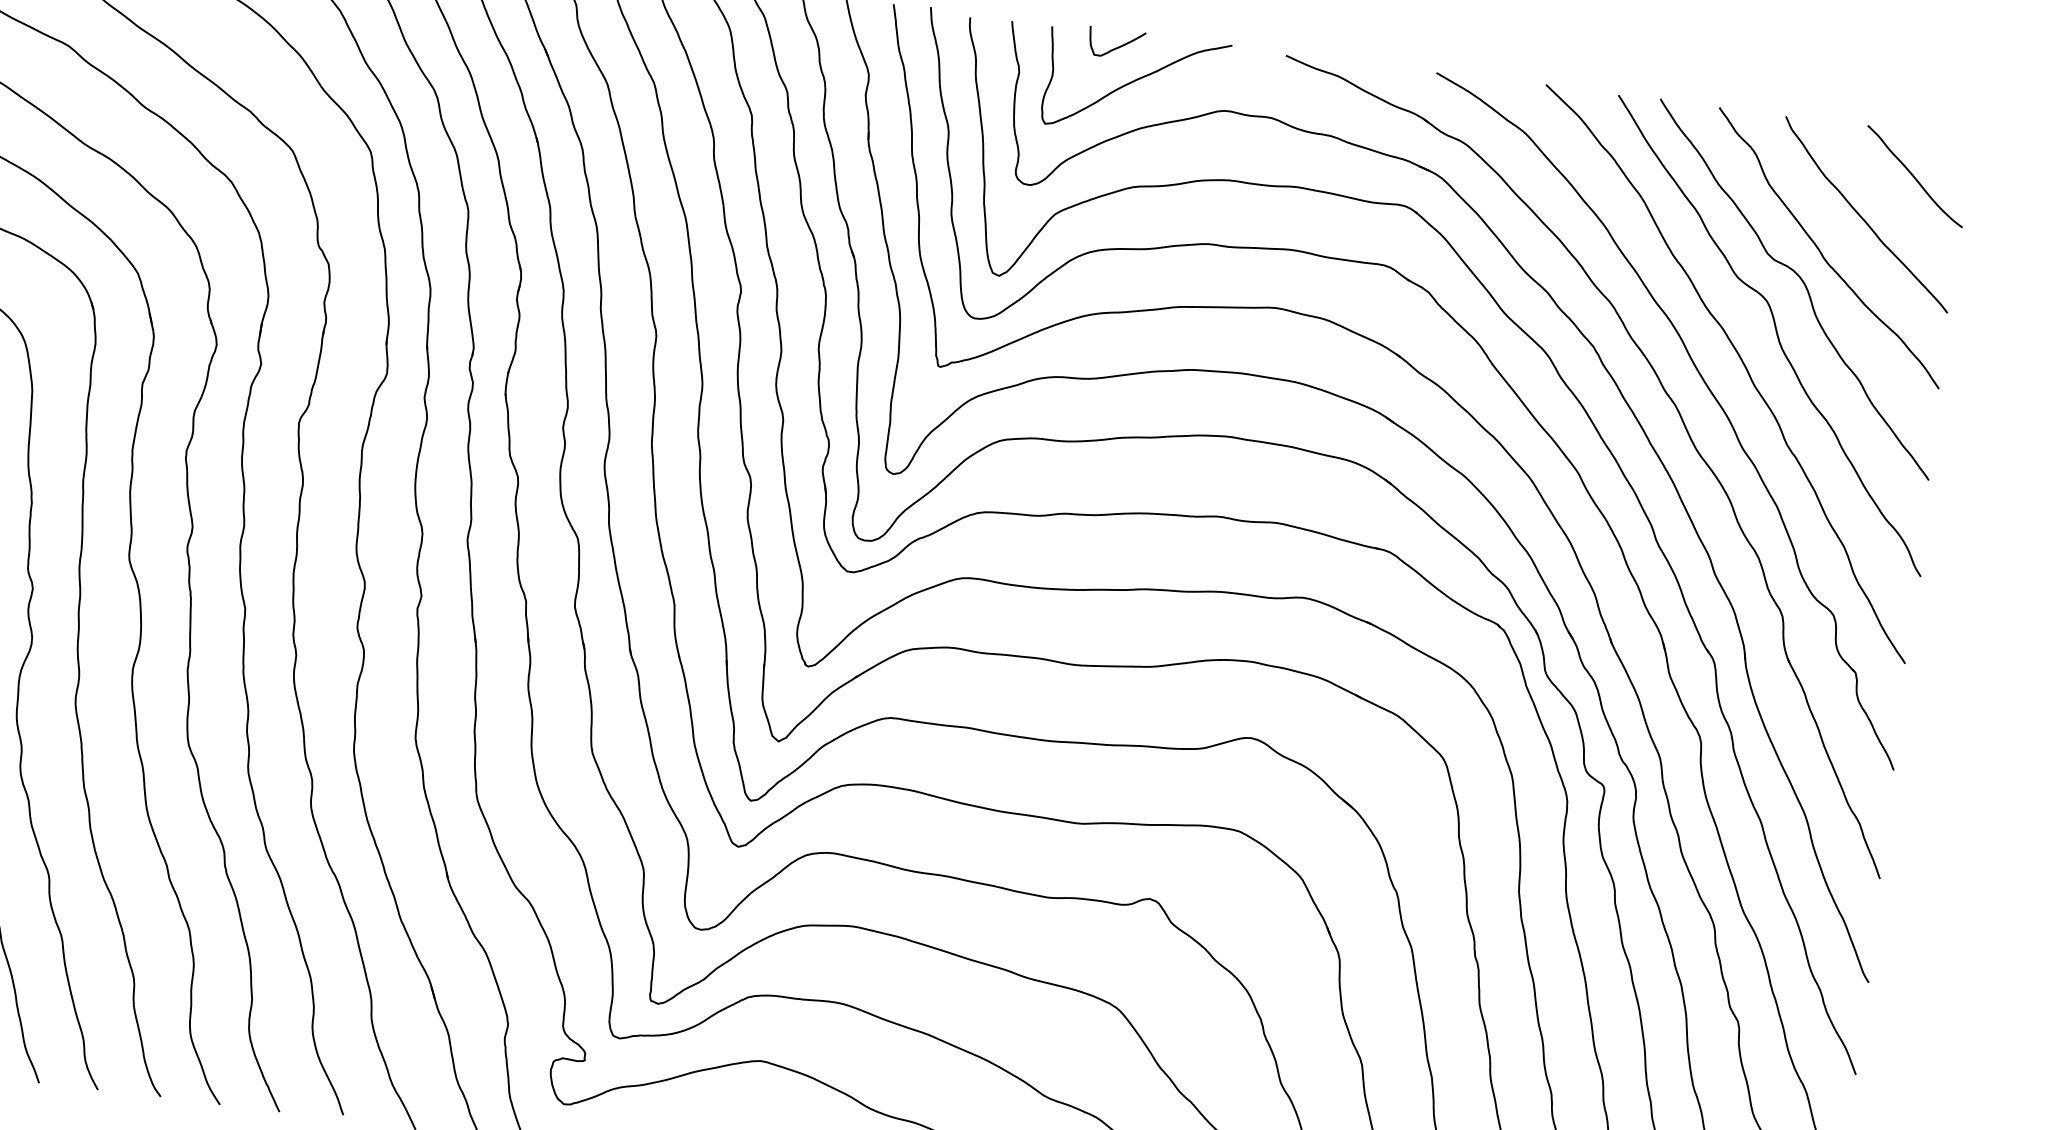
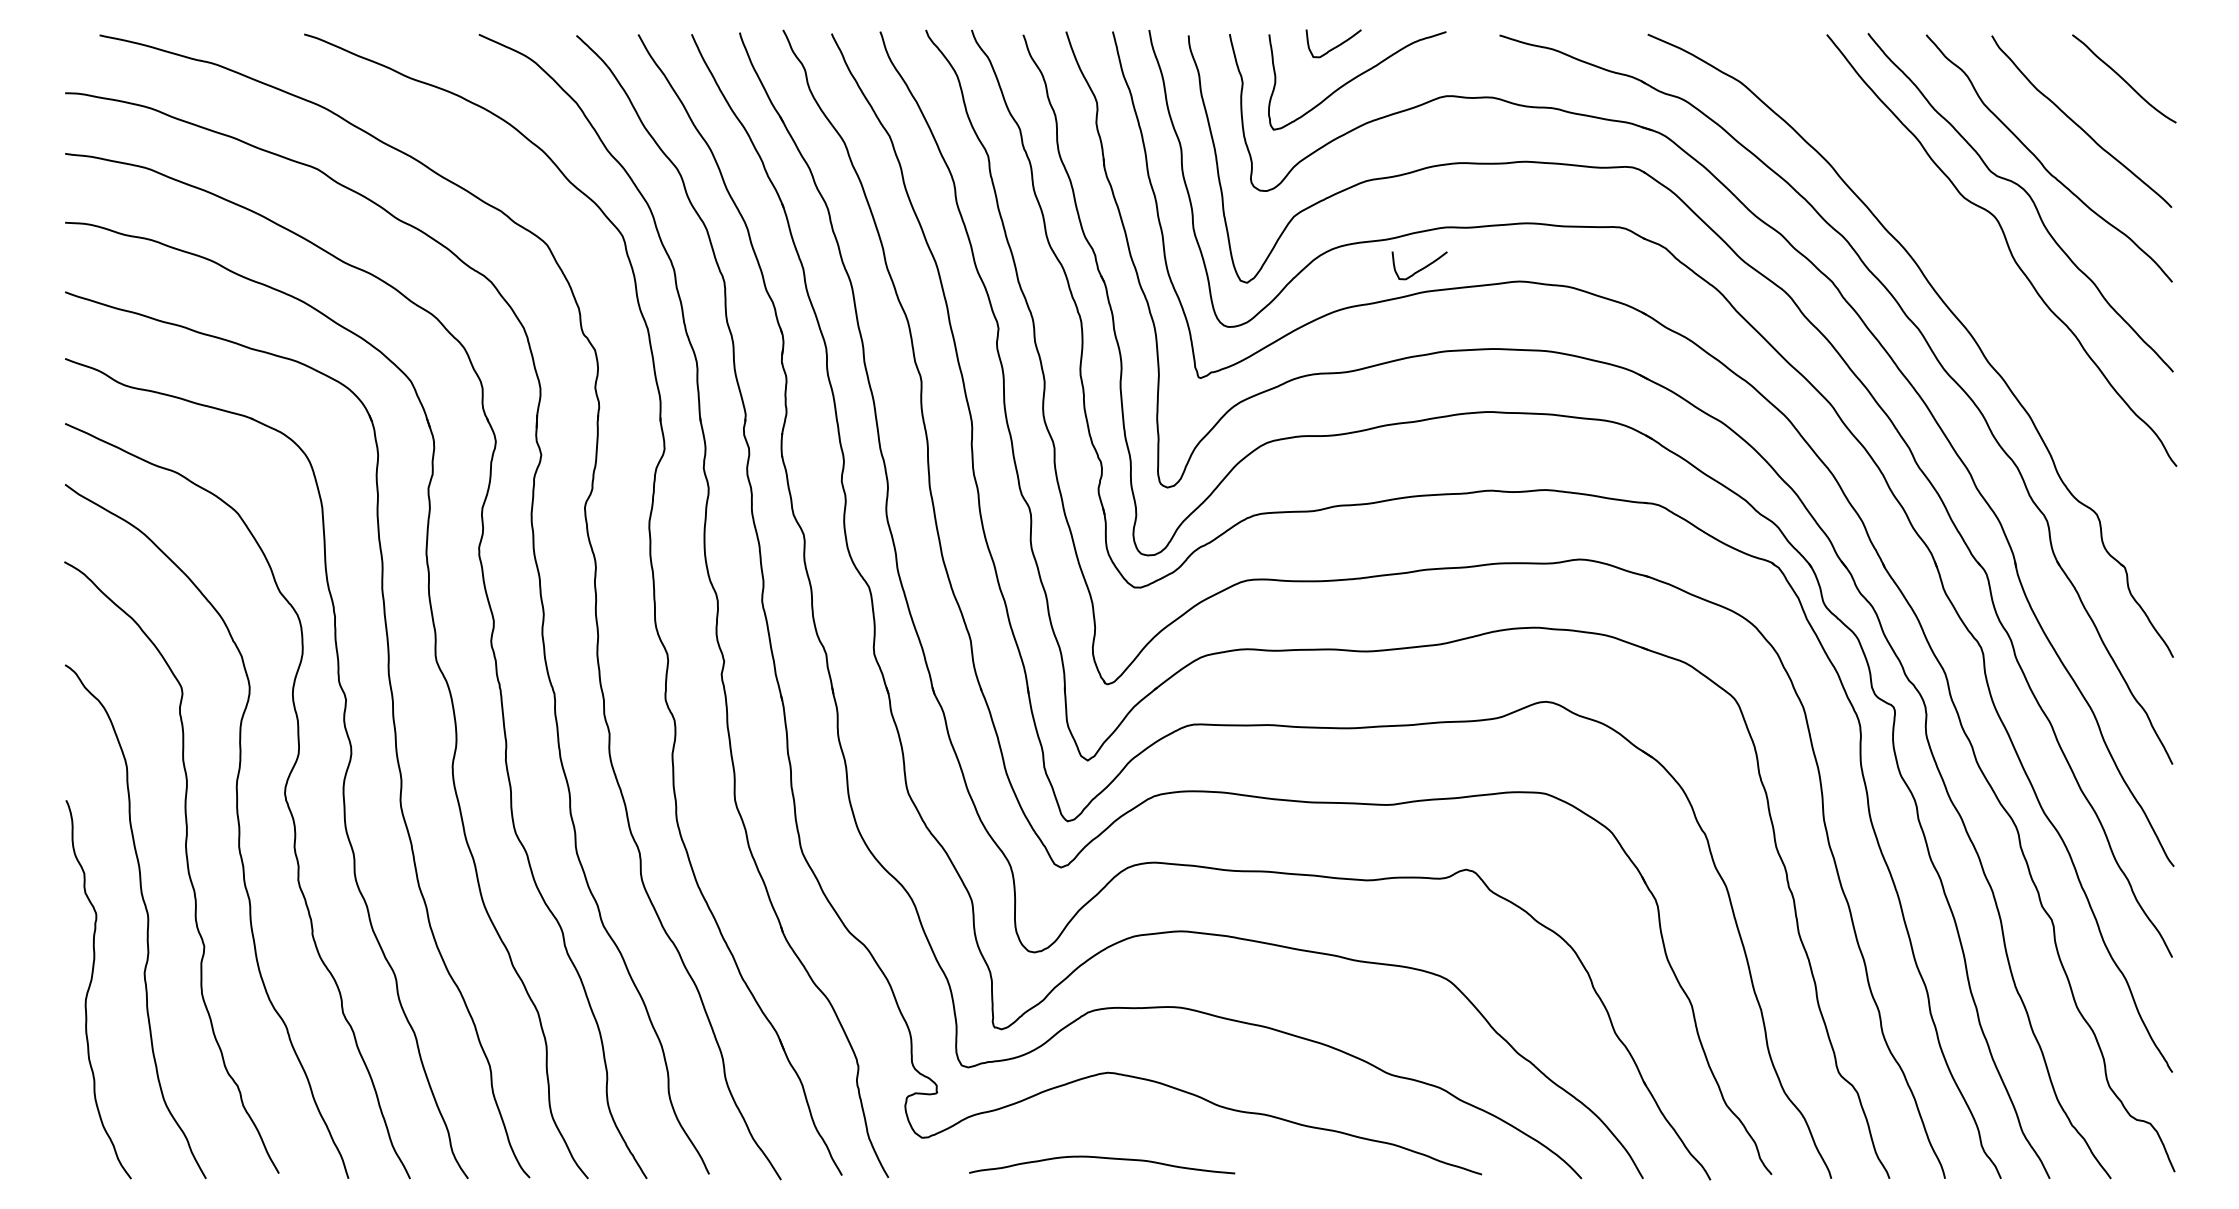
curve: (1179, 281) -> (1422, 267), added
curve: (1742, 363) -> (1978, 280), removed

